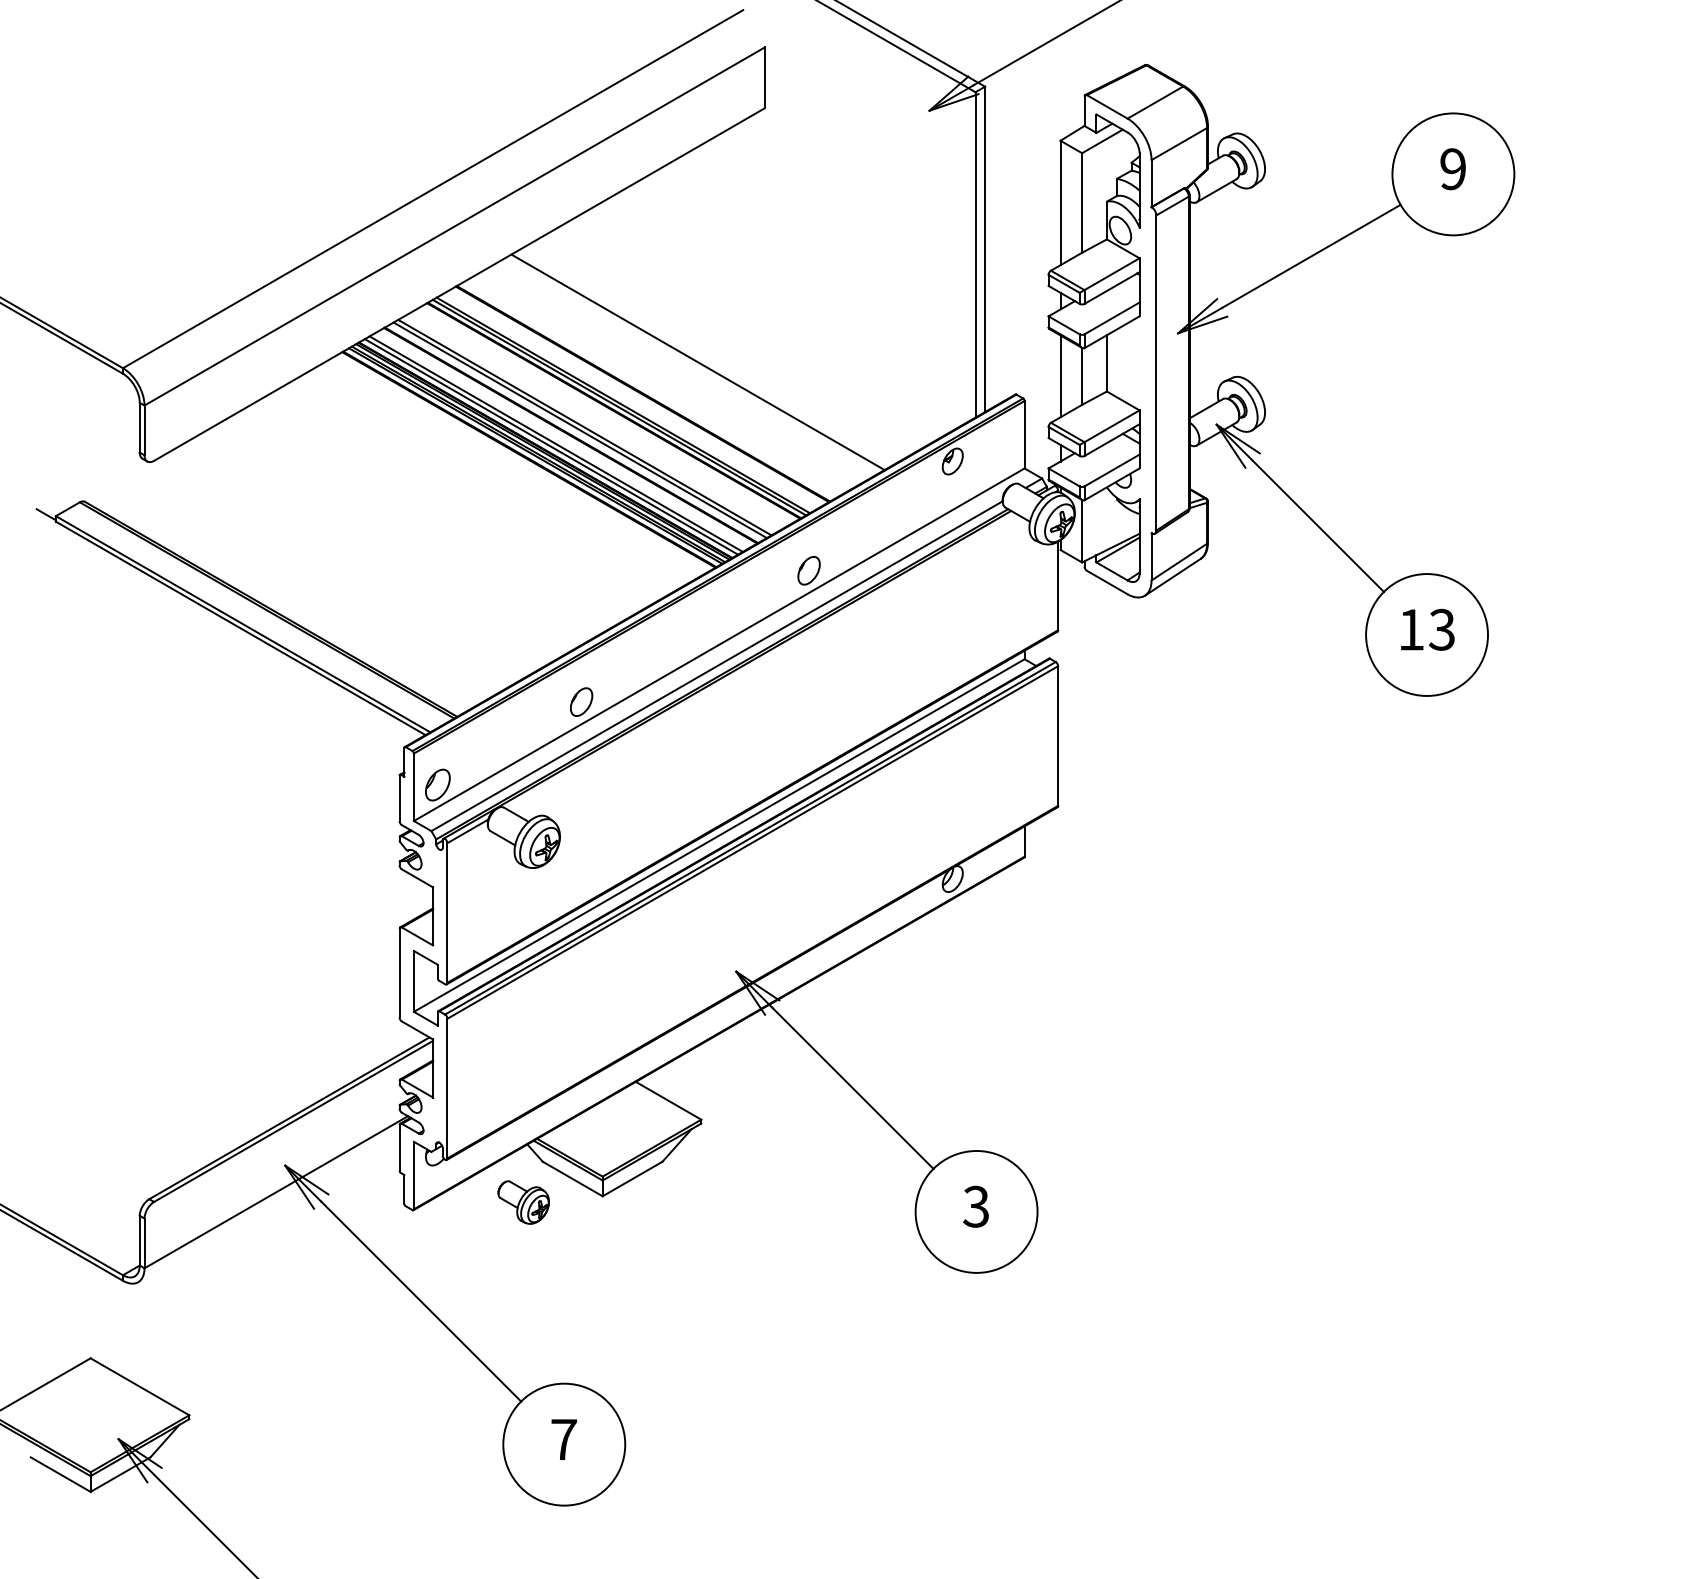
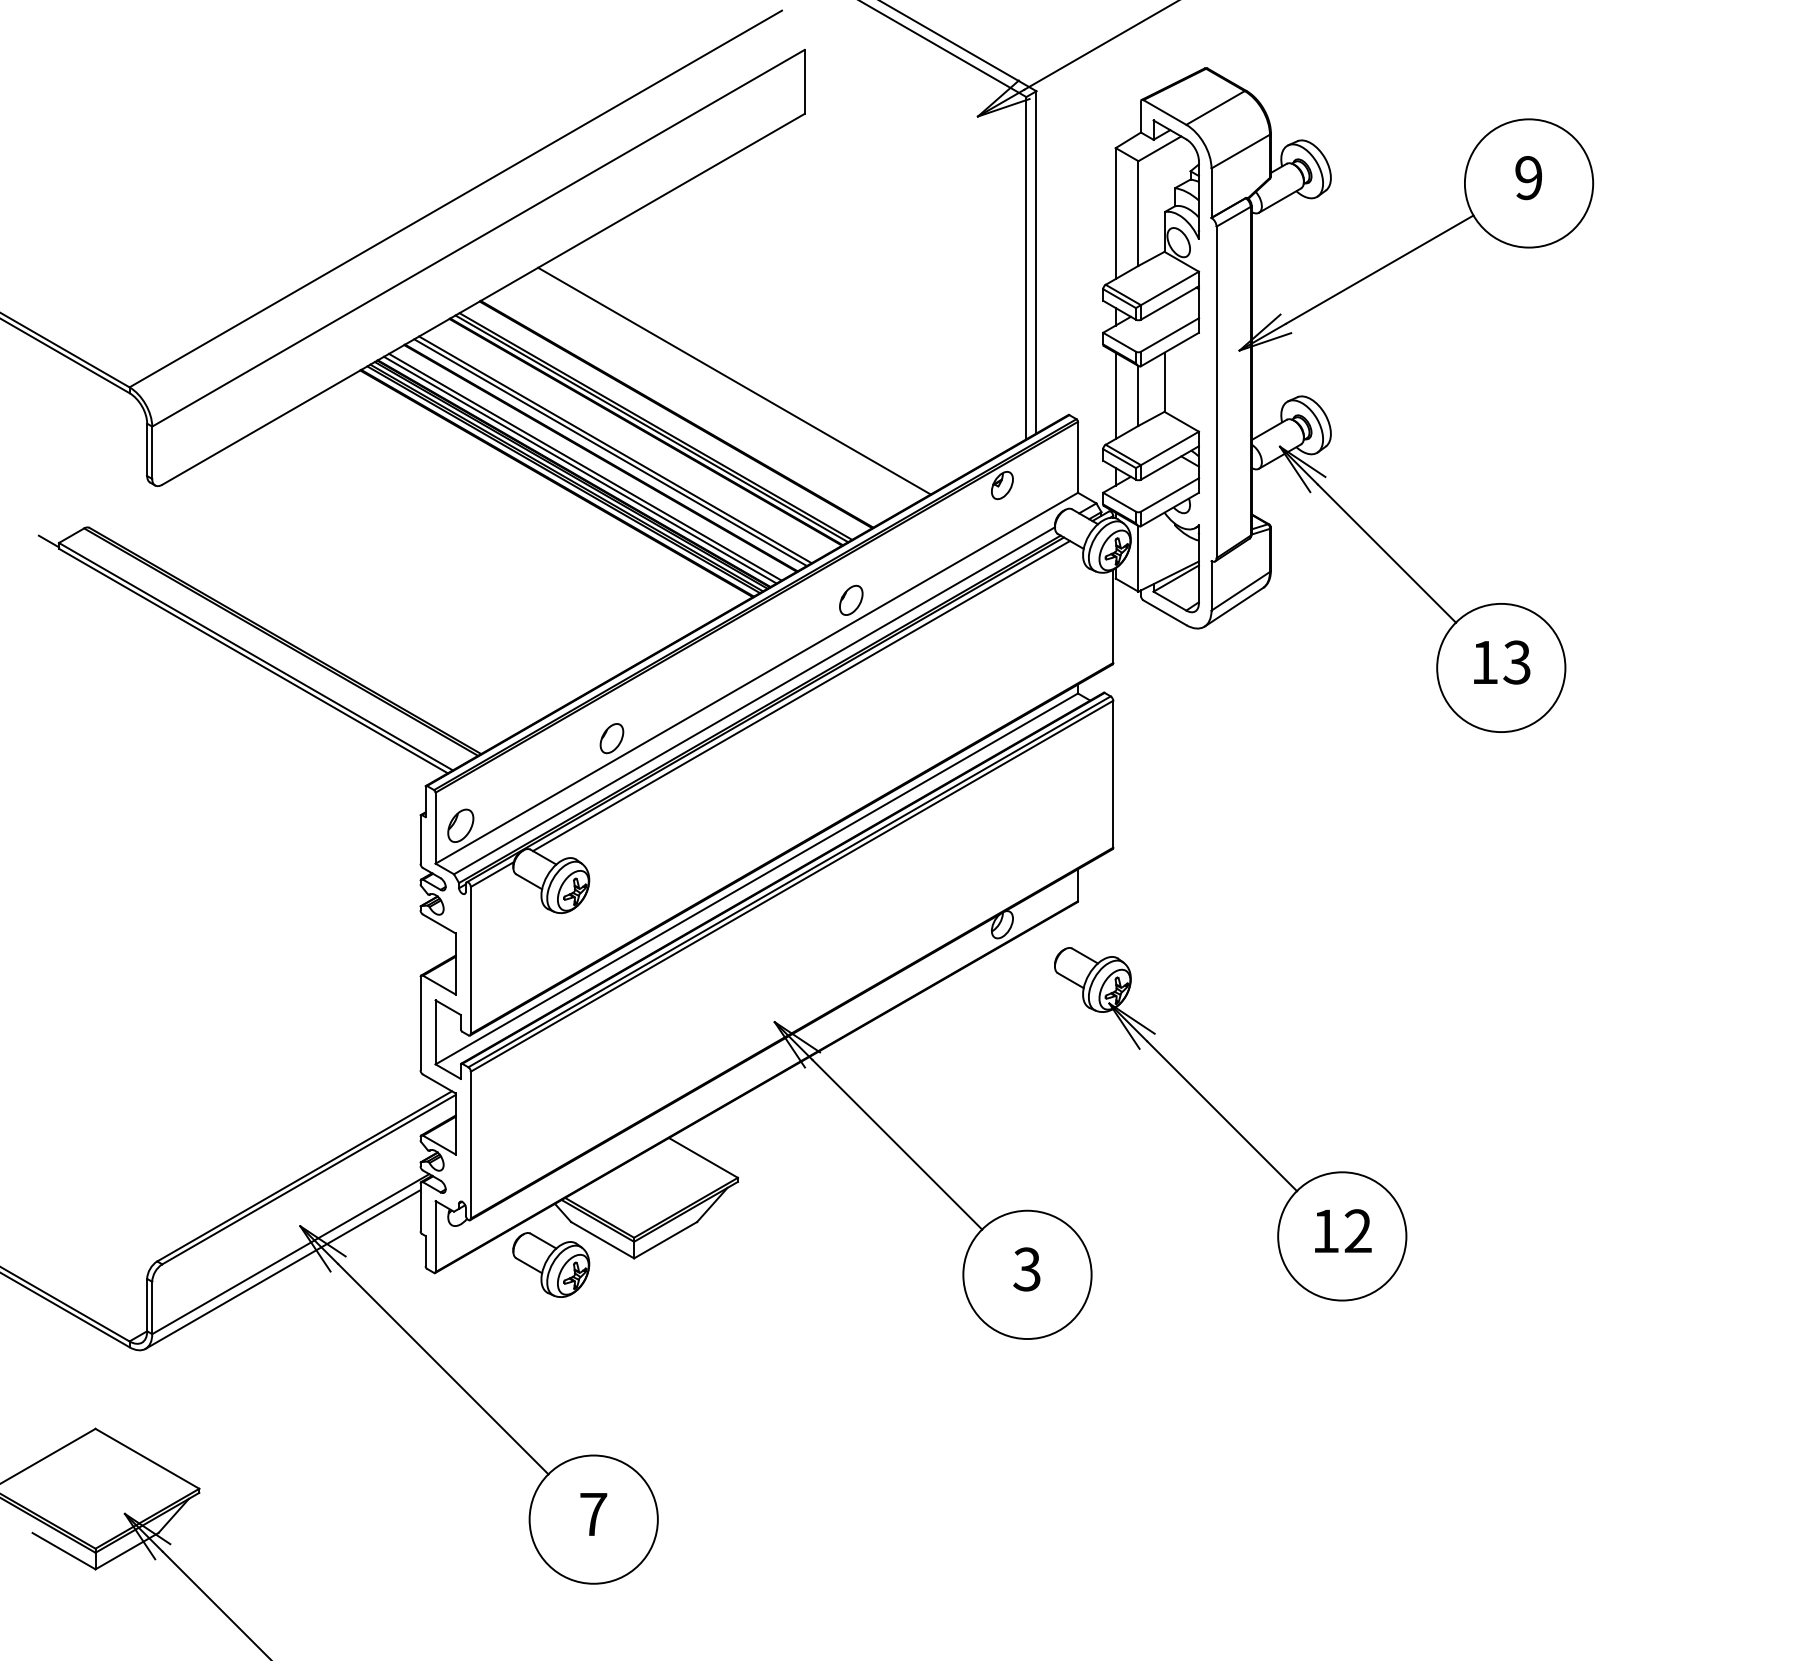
line: (761, 661) -> (801, 695), added
part: (1169, 1068) -> (1230, 1123), added
part: (523, 1202) -> (550, 1264), size x1.43
line: (268, 1206) -> (282, 1269), added

